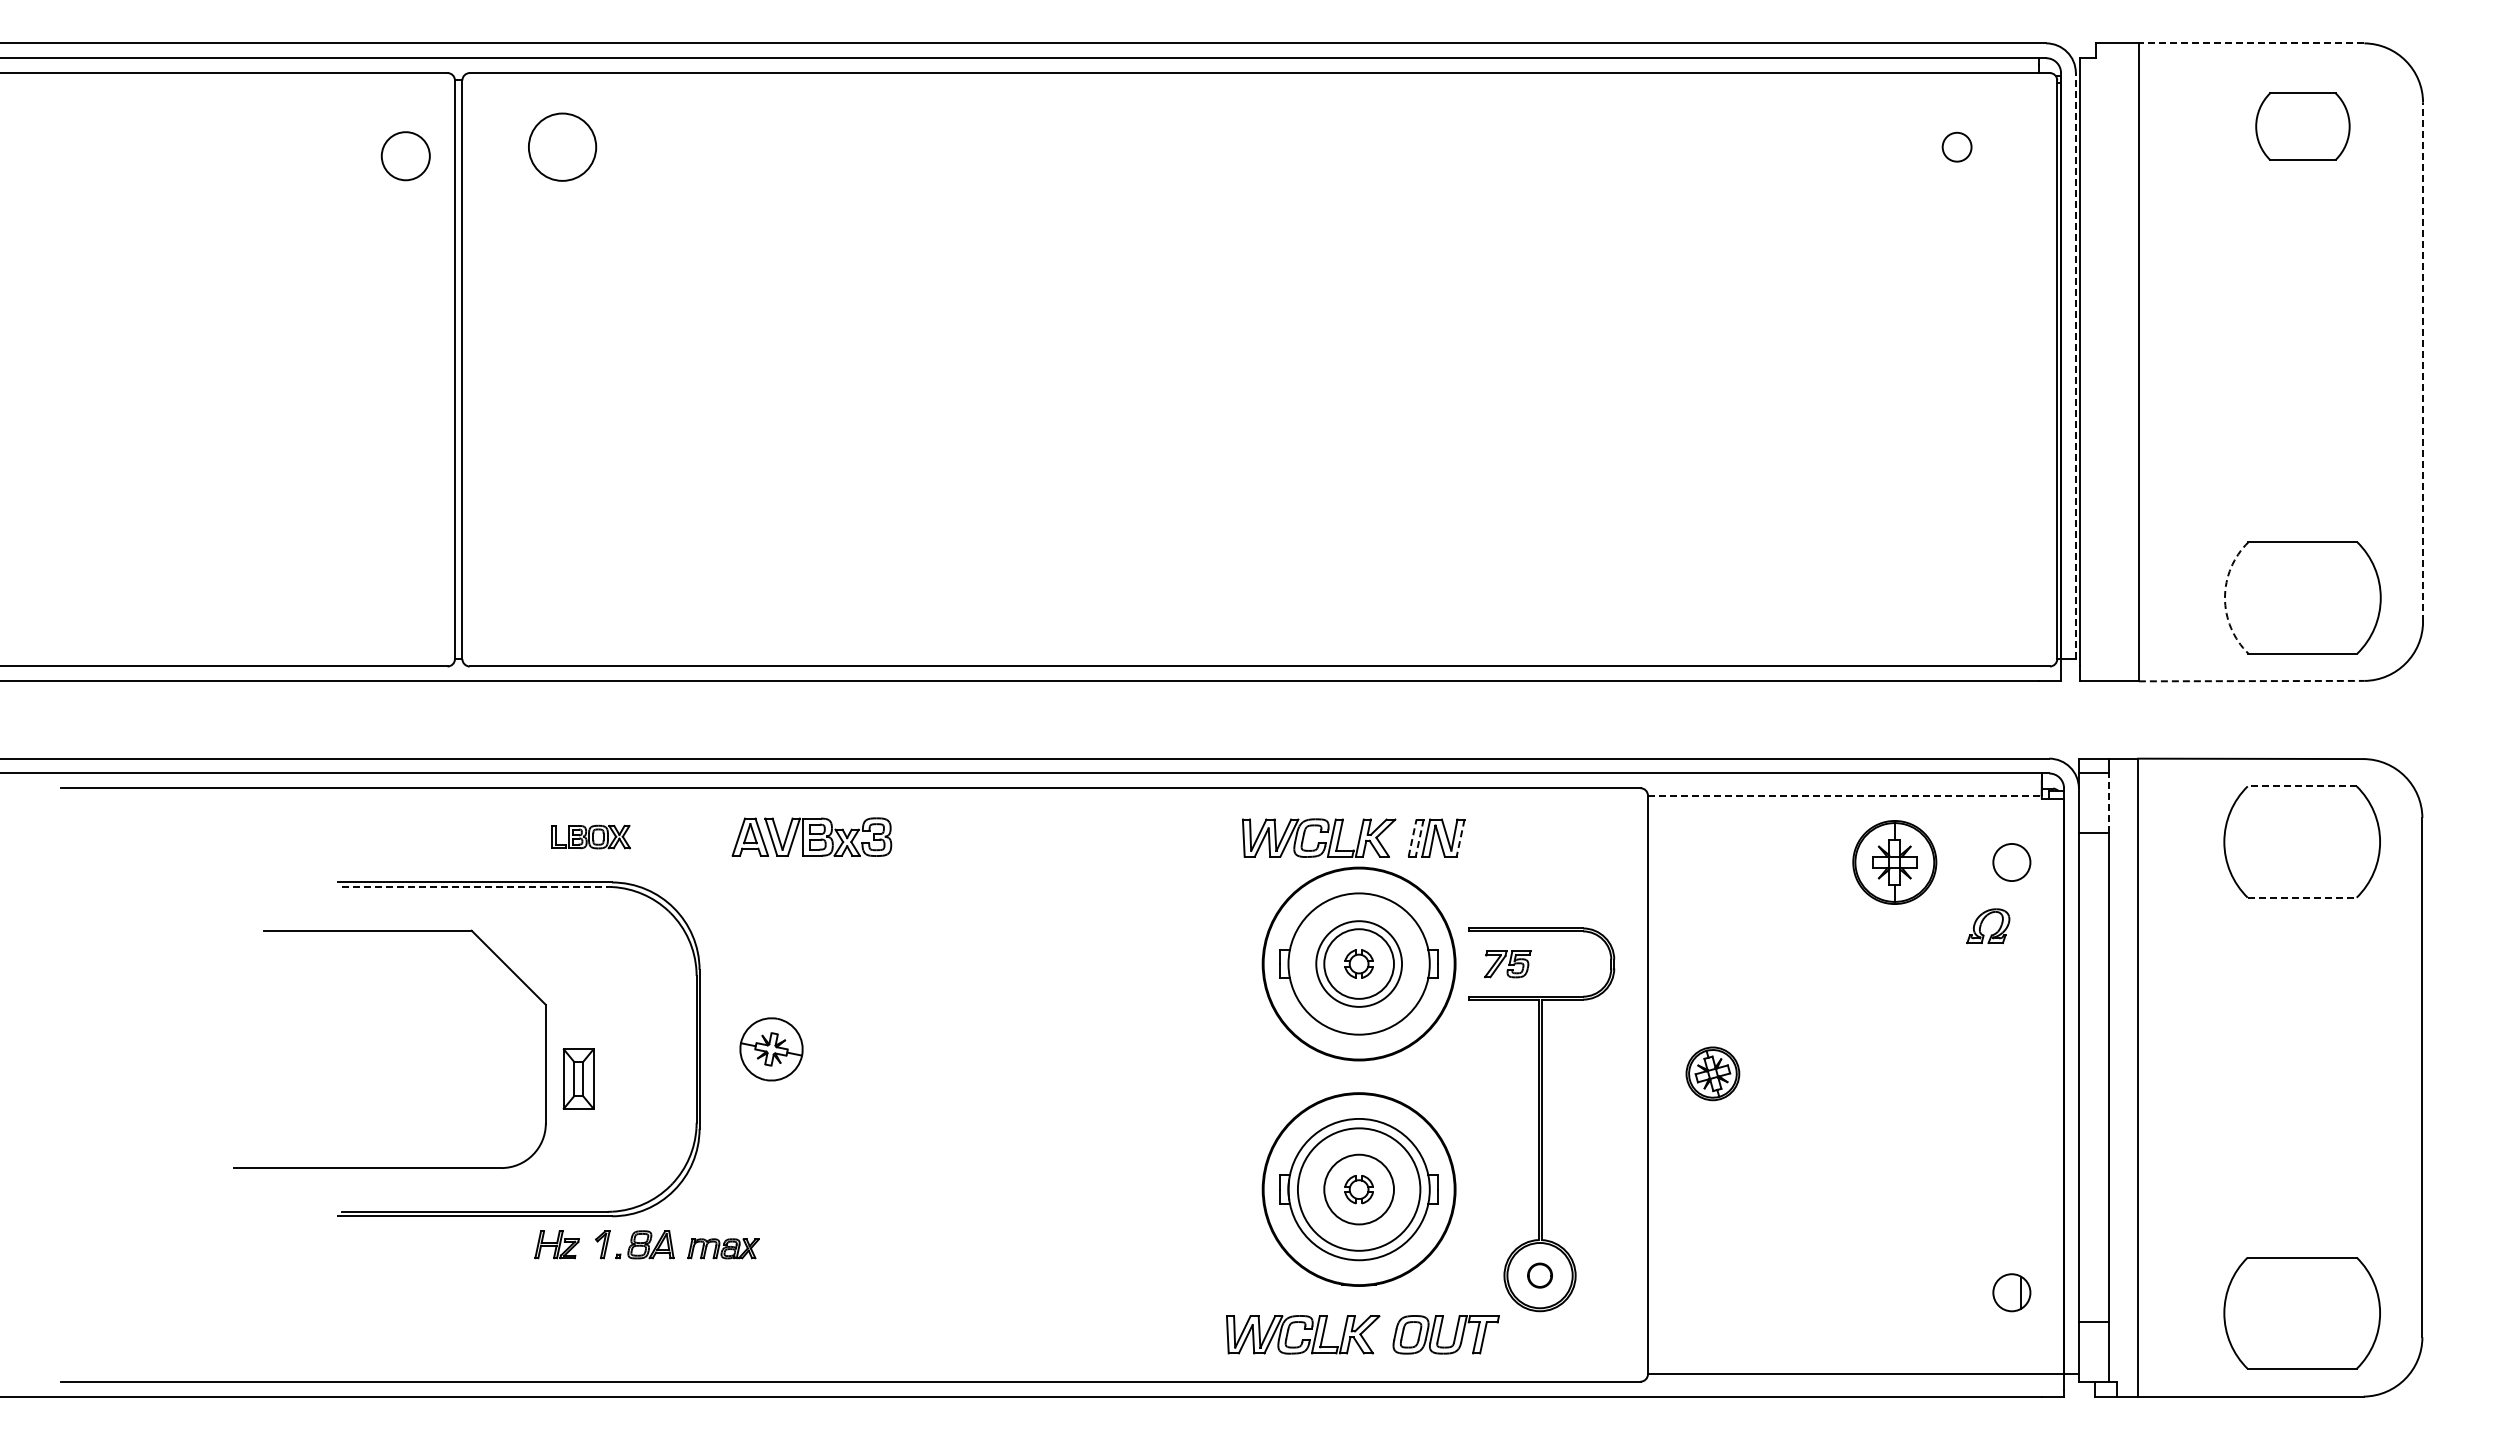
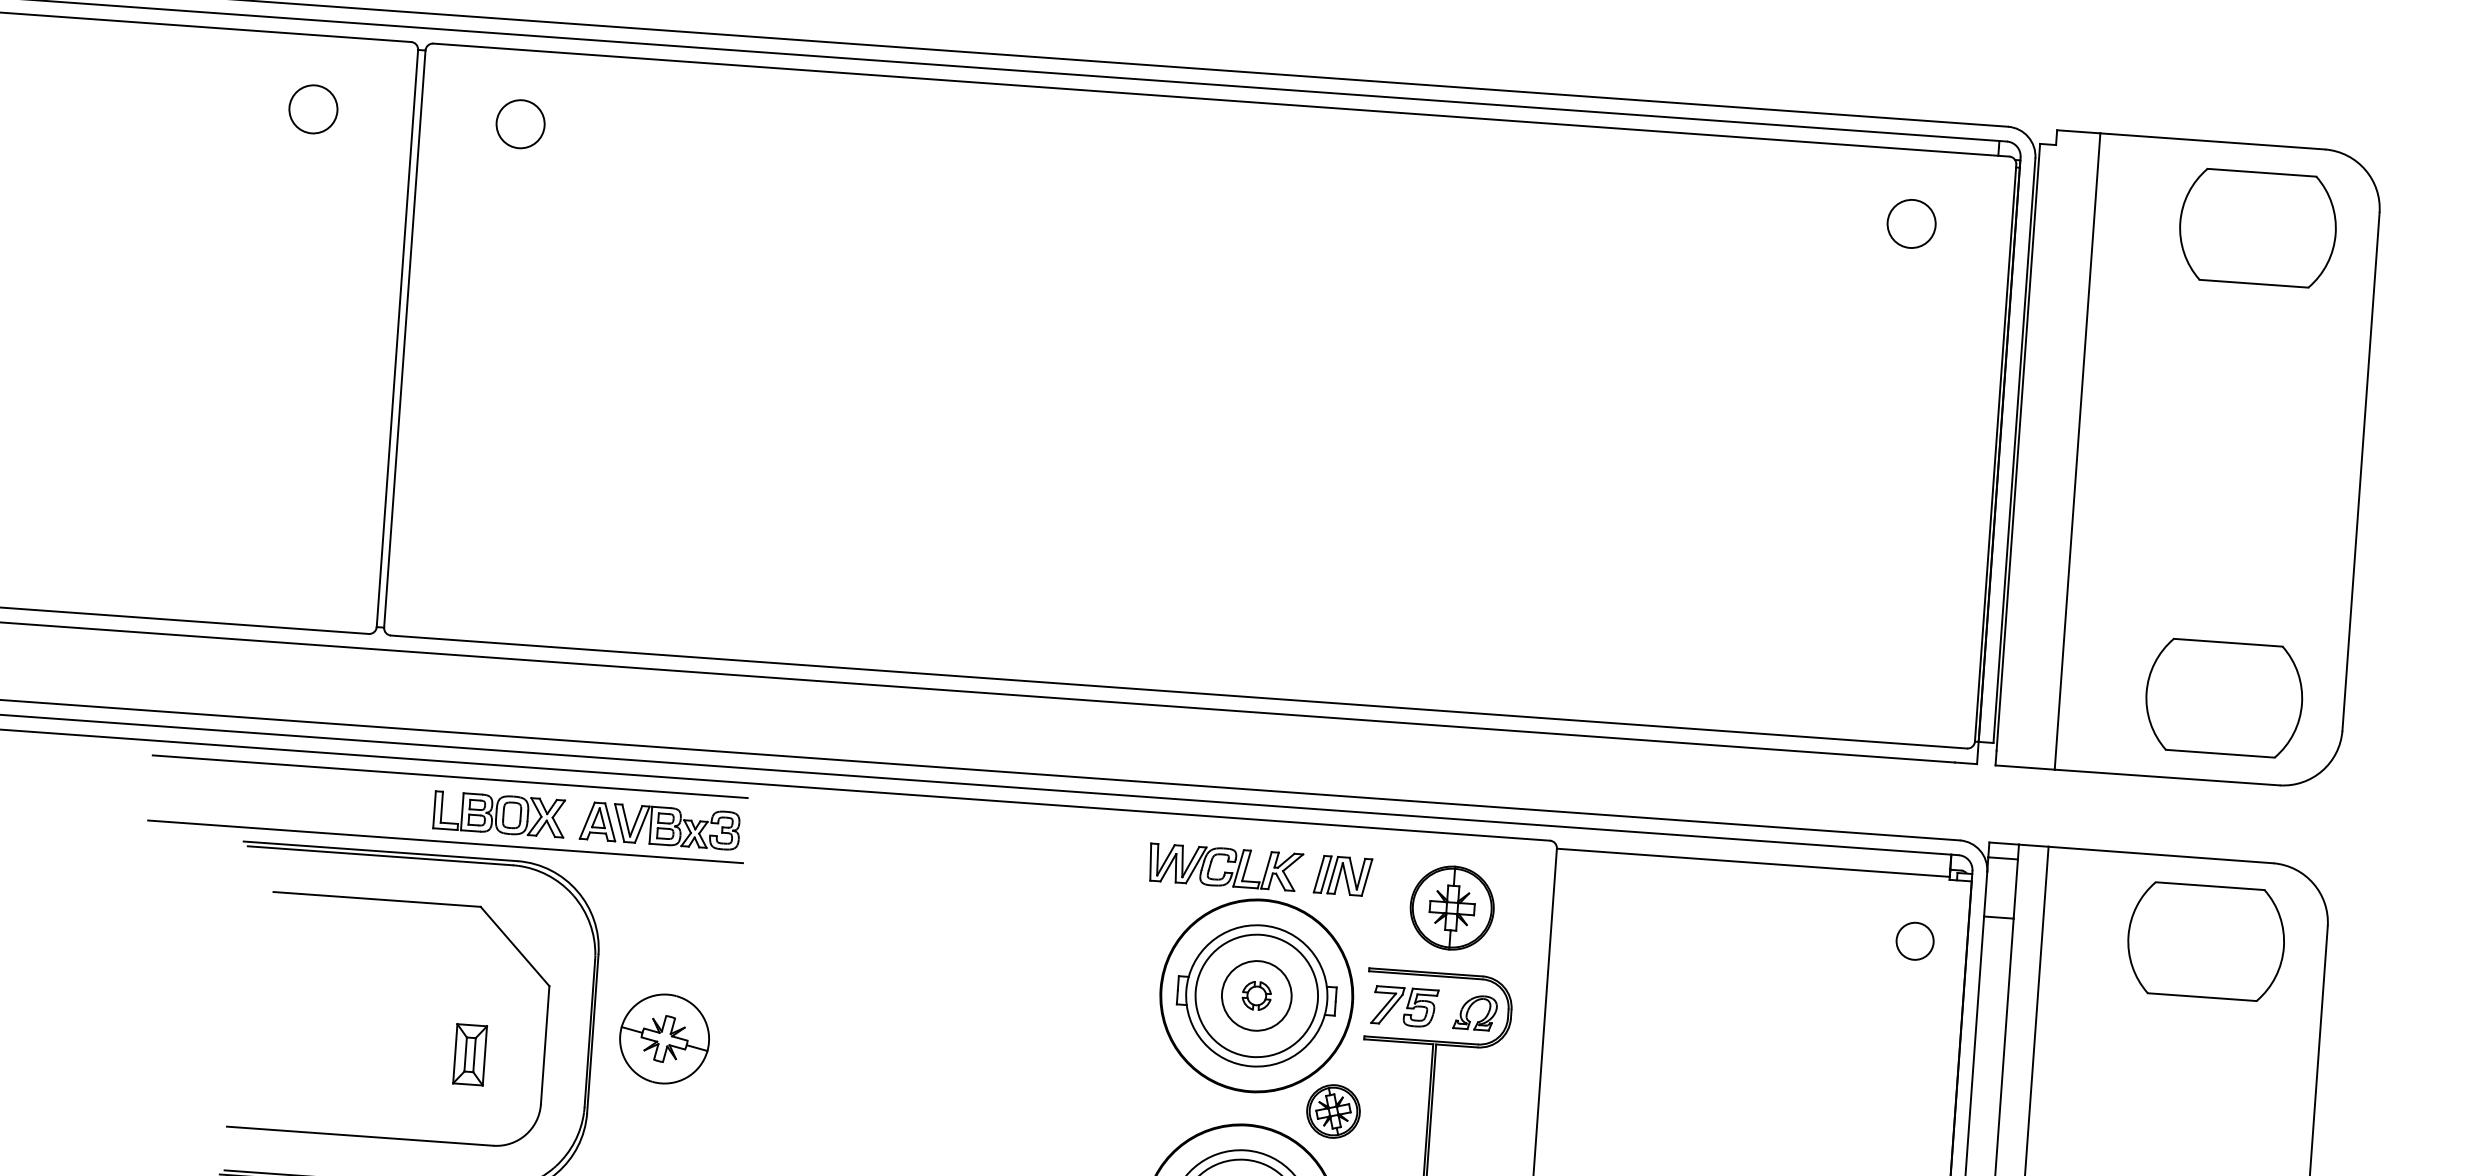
line: (2251, 43) -> (2212, 141), dashed -> solid
part: (2302, 126) -> (2257, 227), size x1.67
circle: (562, 147) -> (520, 124), size x0.71
circle: (1957, 147) -> (1912, 224), size x1.67
circle: (405, 156) -> (313, 109), moved
line: (2423, 362) -> (2361, 472), dashed -> solid
line: (2075, 365) -> (2014, 450), dashed -> solid
arc: (2225, 597) -> (2147, 692), dashed -> solid
line: (2251, 681) -> (2167, 777), dashed -> solid
line: (2302, 786) -> (2210, 886), dashed -> solid
line: (1844, 795) -> (1752, 862), dashed -> solid
line: (538, 803) -> (449, 777), added
line: (2108, 803) -> (2015, 889), dashed -> solid
part: (590, 836) -> (499, 813), size x1.67
part: (811, 836) -> (659, 825), moved
line: (1412, 838) -> (1318, 874), dashed -> solid
line: (1419, 838) -> (1325, 875), dashed -> solid
line: (1460, 838) -> (1366, 877), dashed -> solid
part: (1894, 862) -> (1451, 908), moved
line: (538, 868) -> (445, 841), added
line: (474, 886) -> (379, 855), dashed -> solid
line: (2302, 897) -> (2202, 996), dashed -> solid
part: (1982, 923) -> (1469, 1009), moved
part: (389, 931) -> (398, 901), moved
circle: (1358, 963) -> (1256, 995), size x1.43
part: (1507, 963) -> (1404, 1005), size x1.43
part: (771, 1049) -> (664, 1039), size x1.43
part: (1712, 1073) -> (1333, 1111), moved

